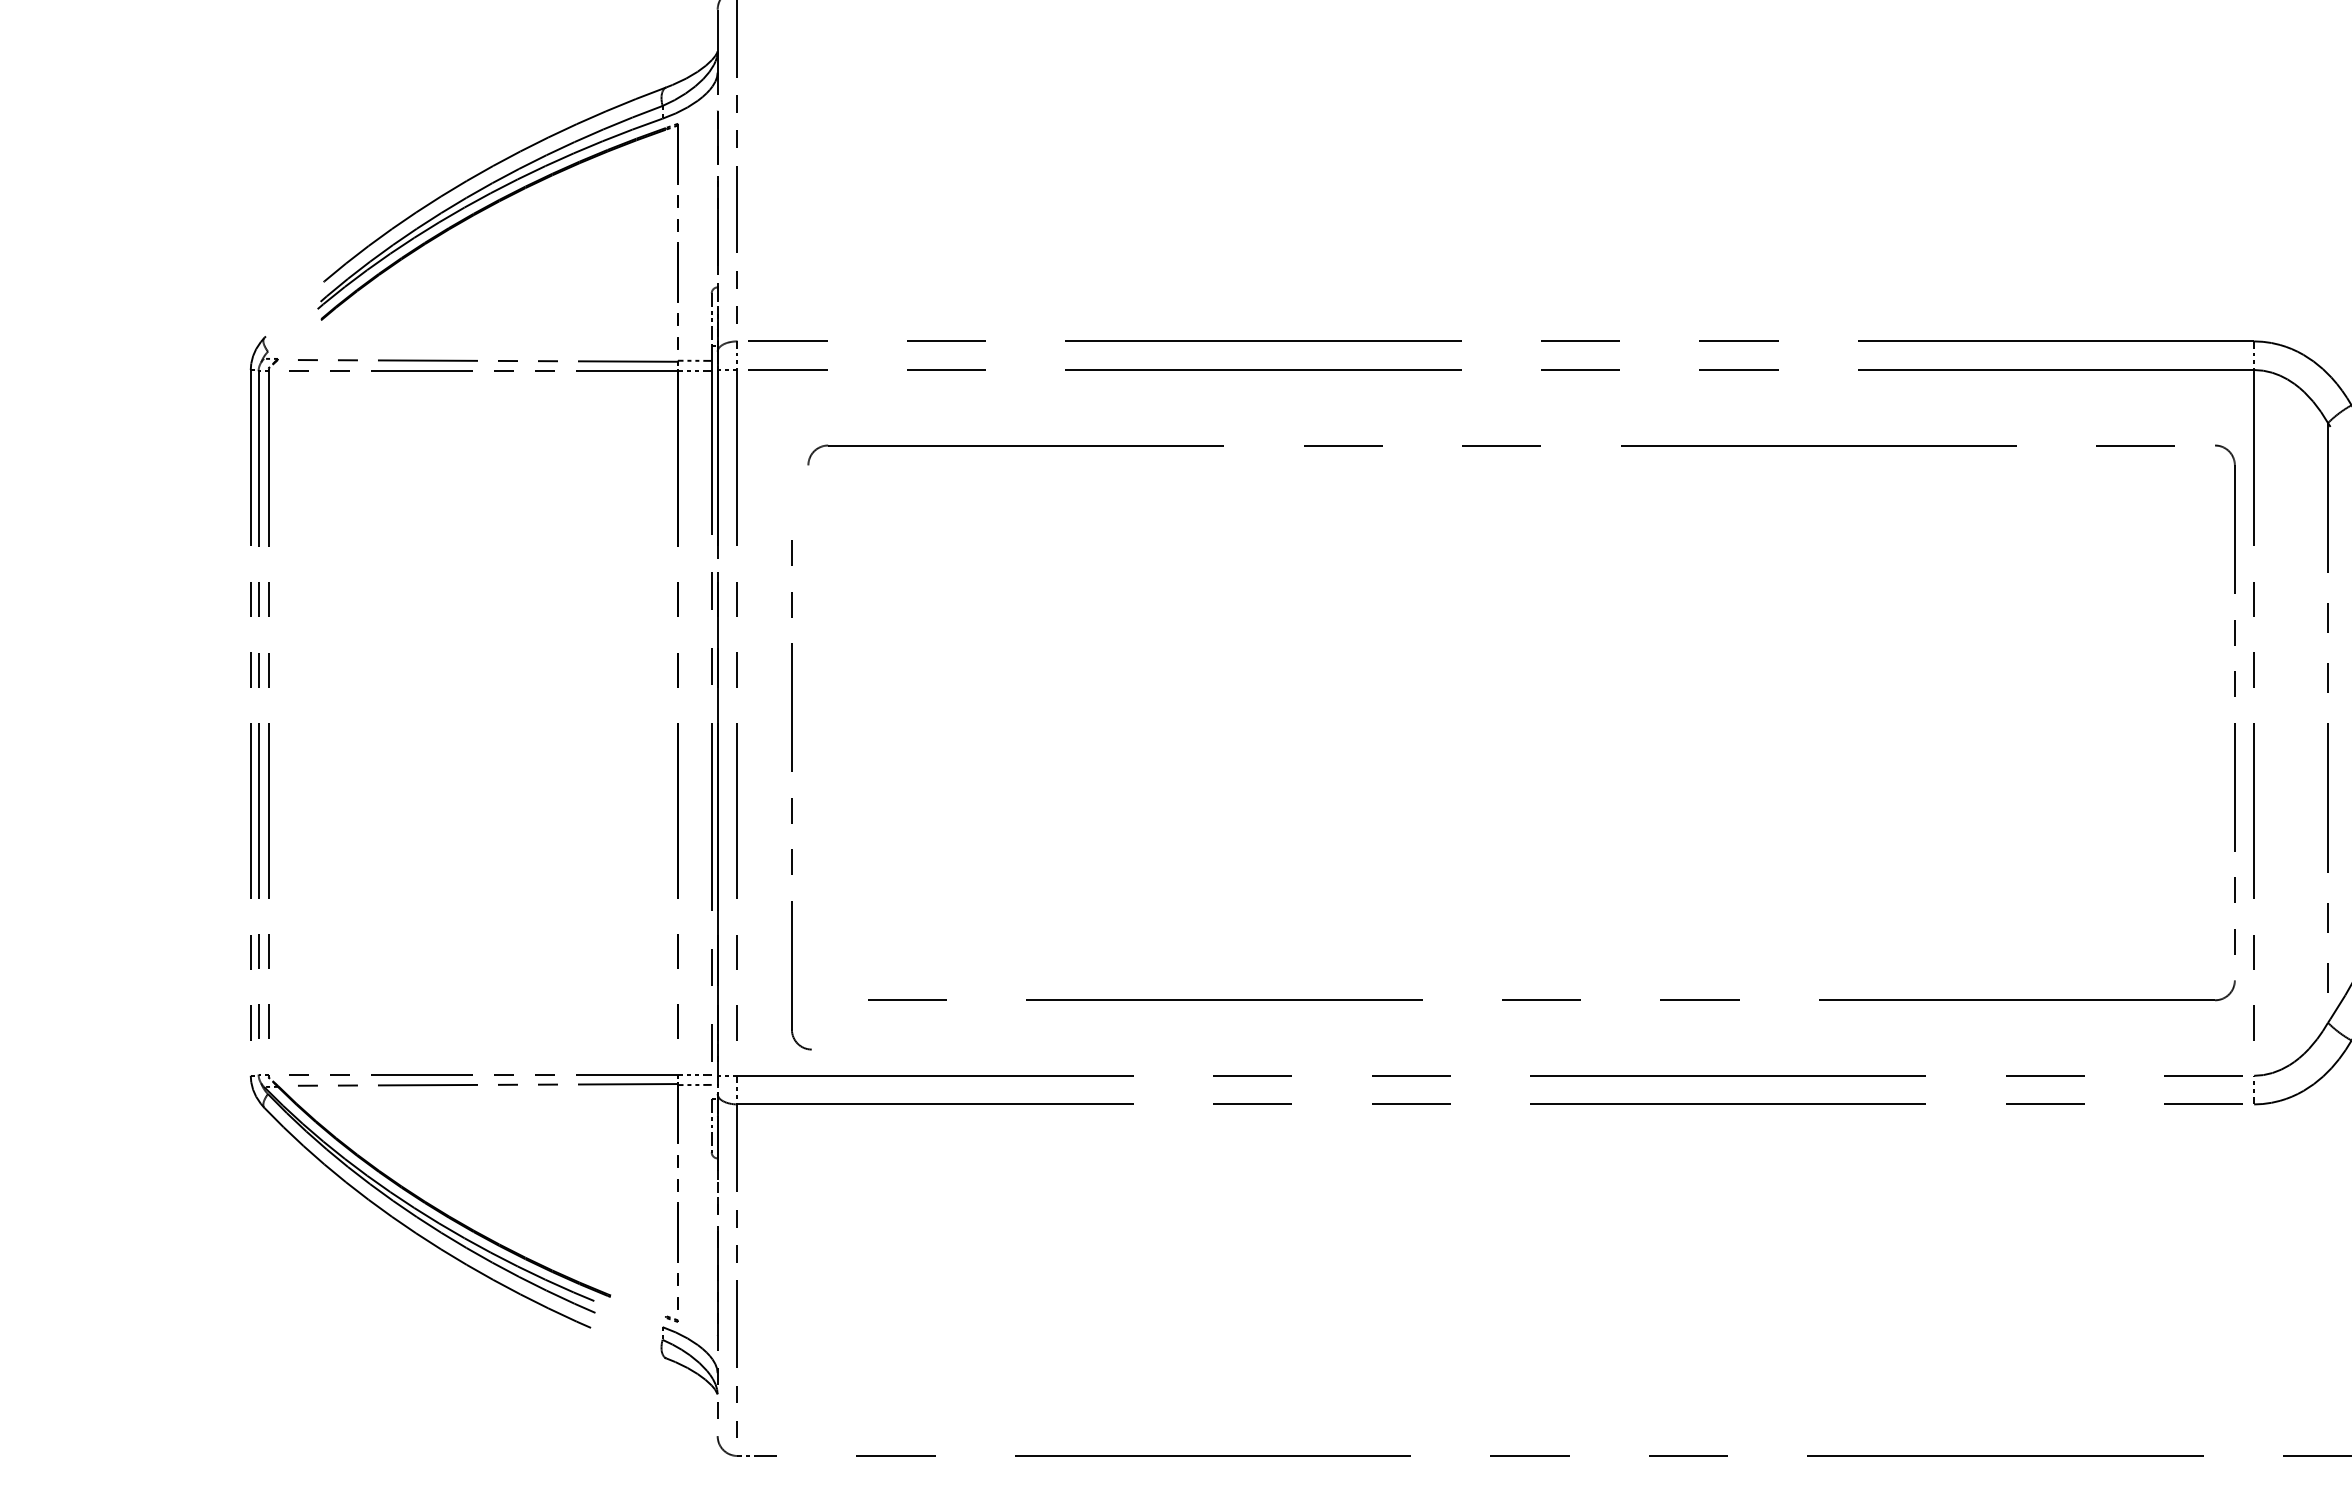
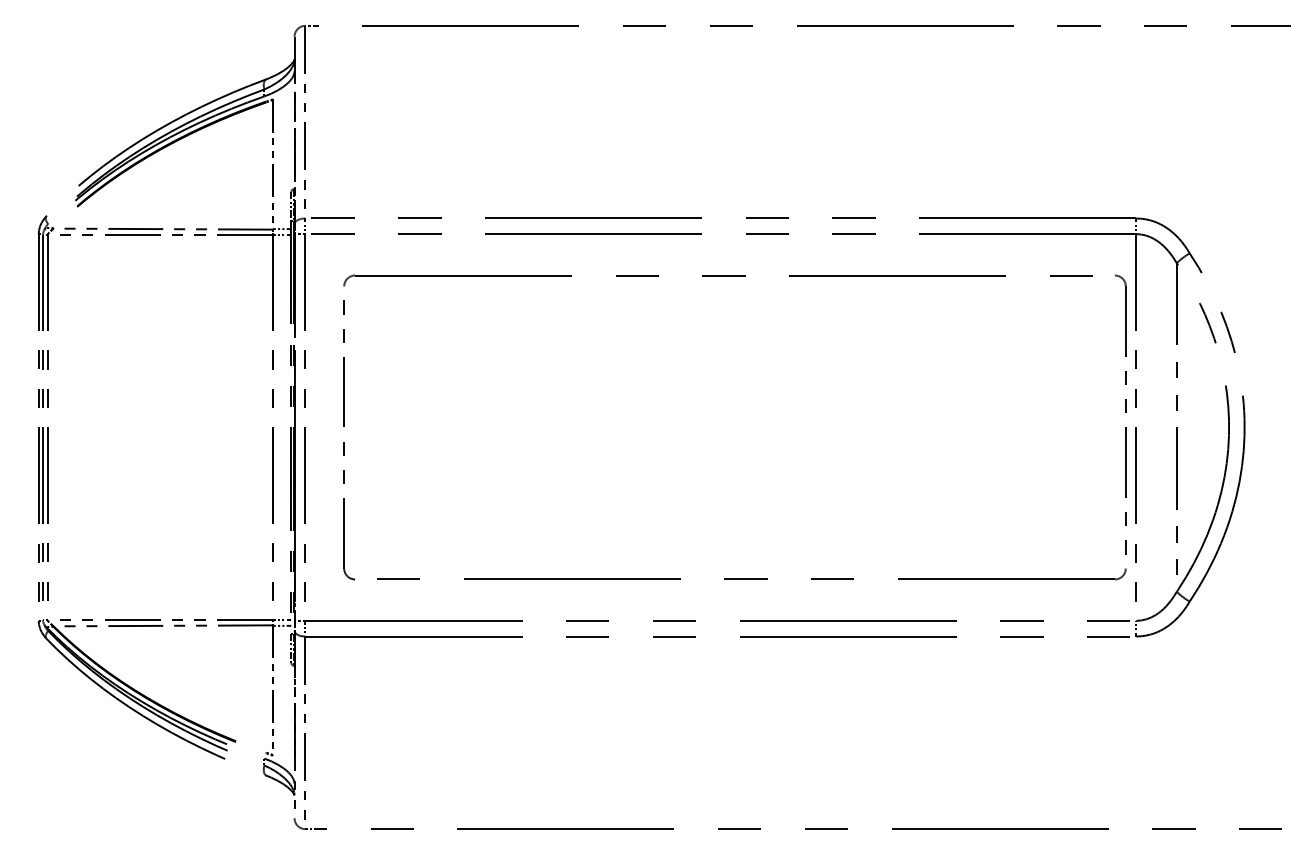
part: (799, 795) -> (348, 440), moved

